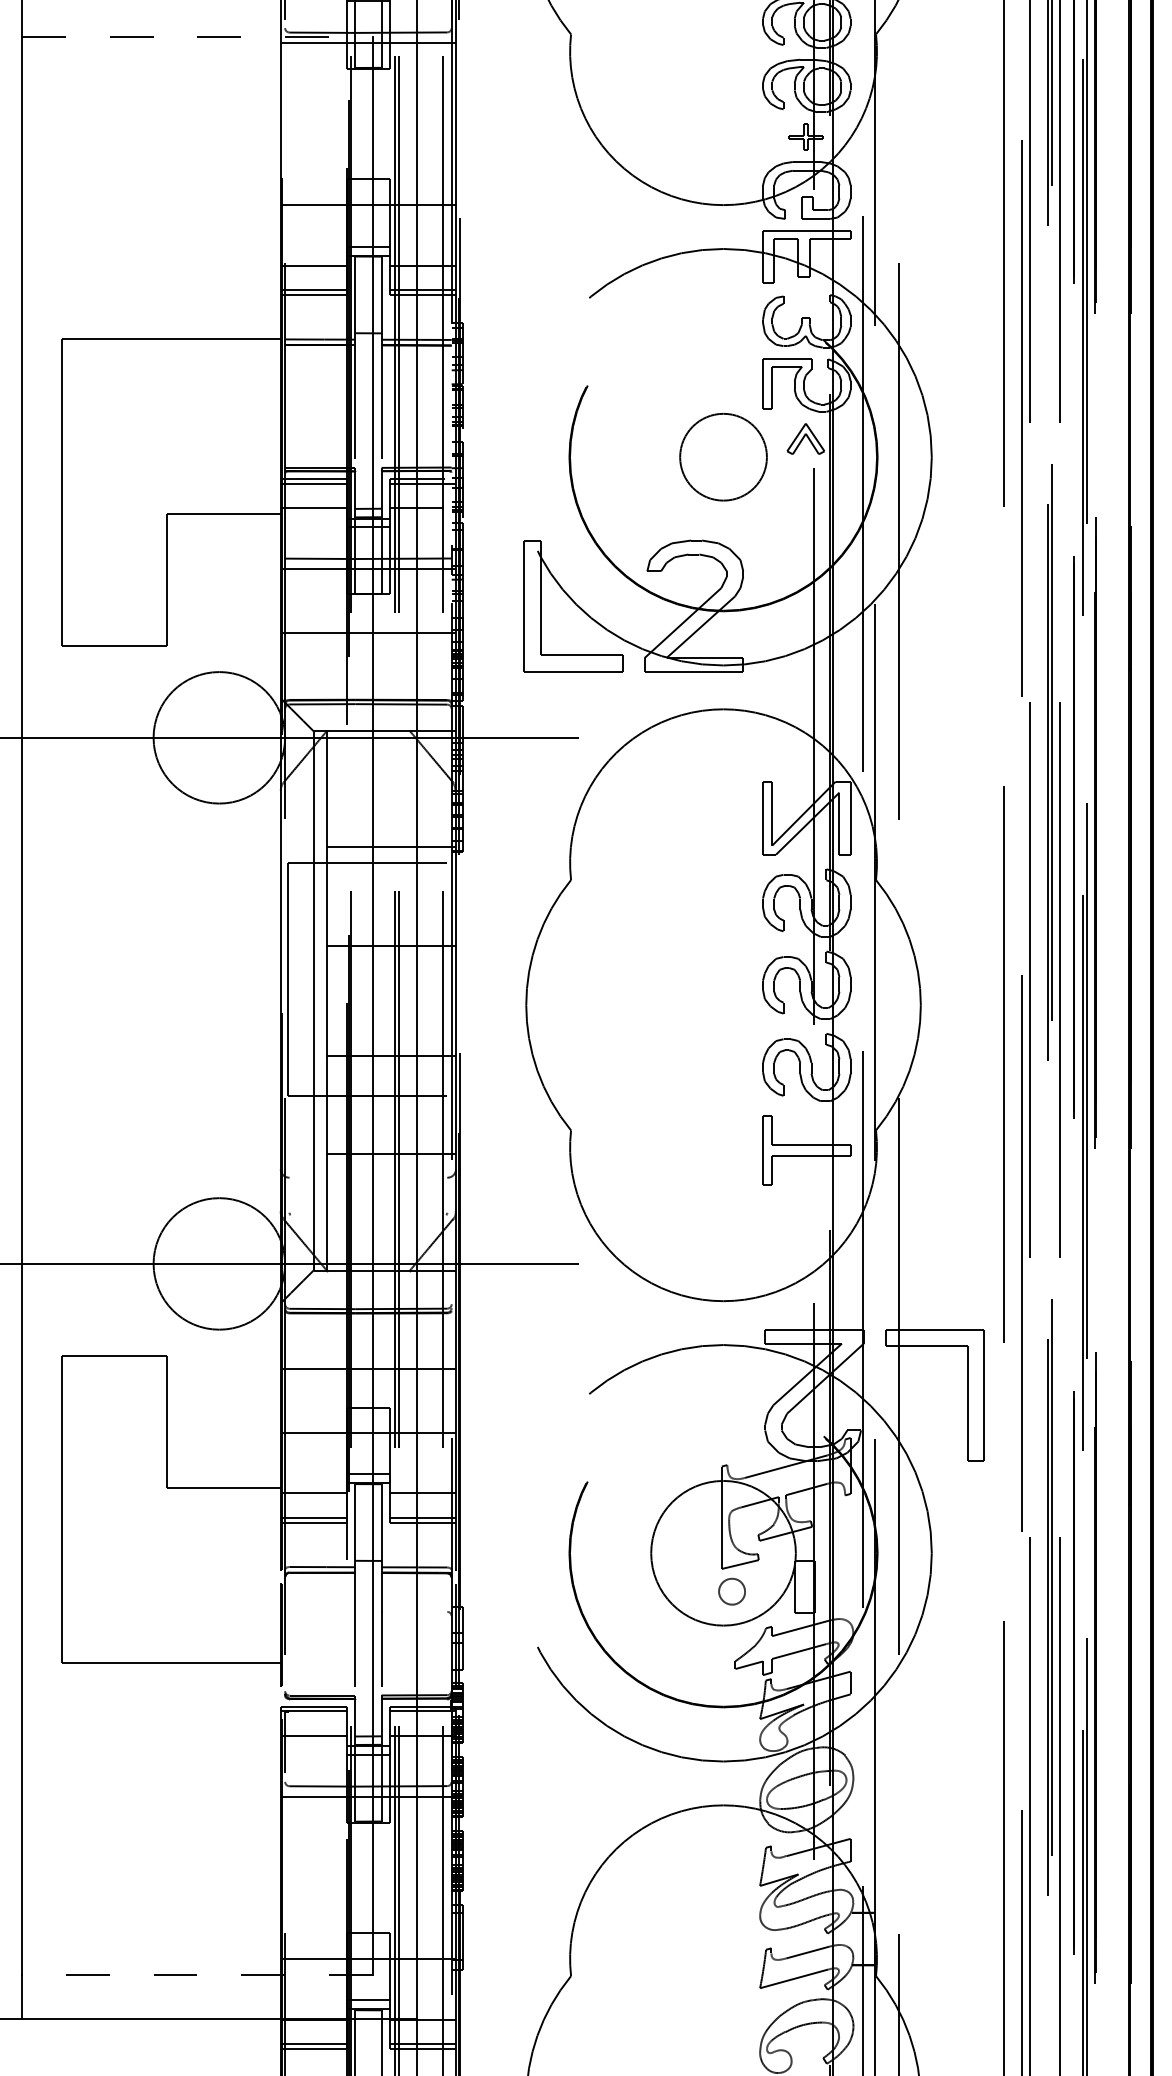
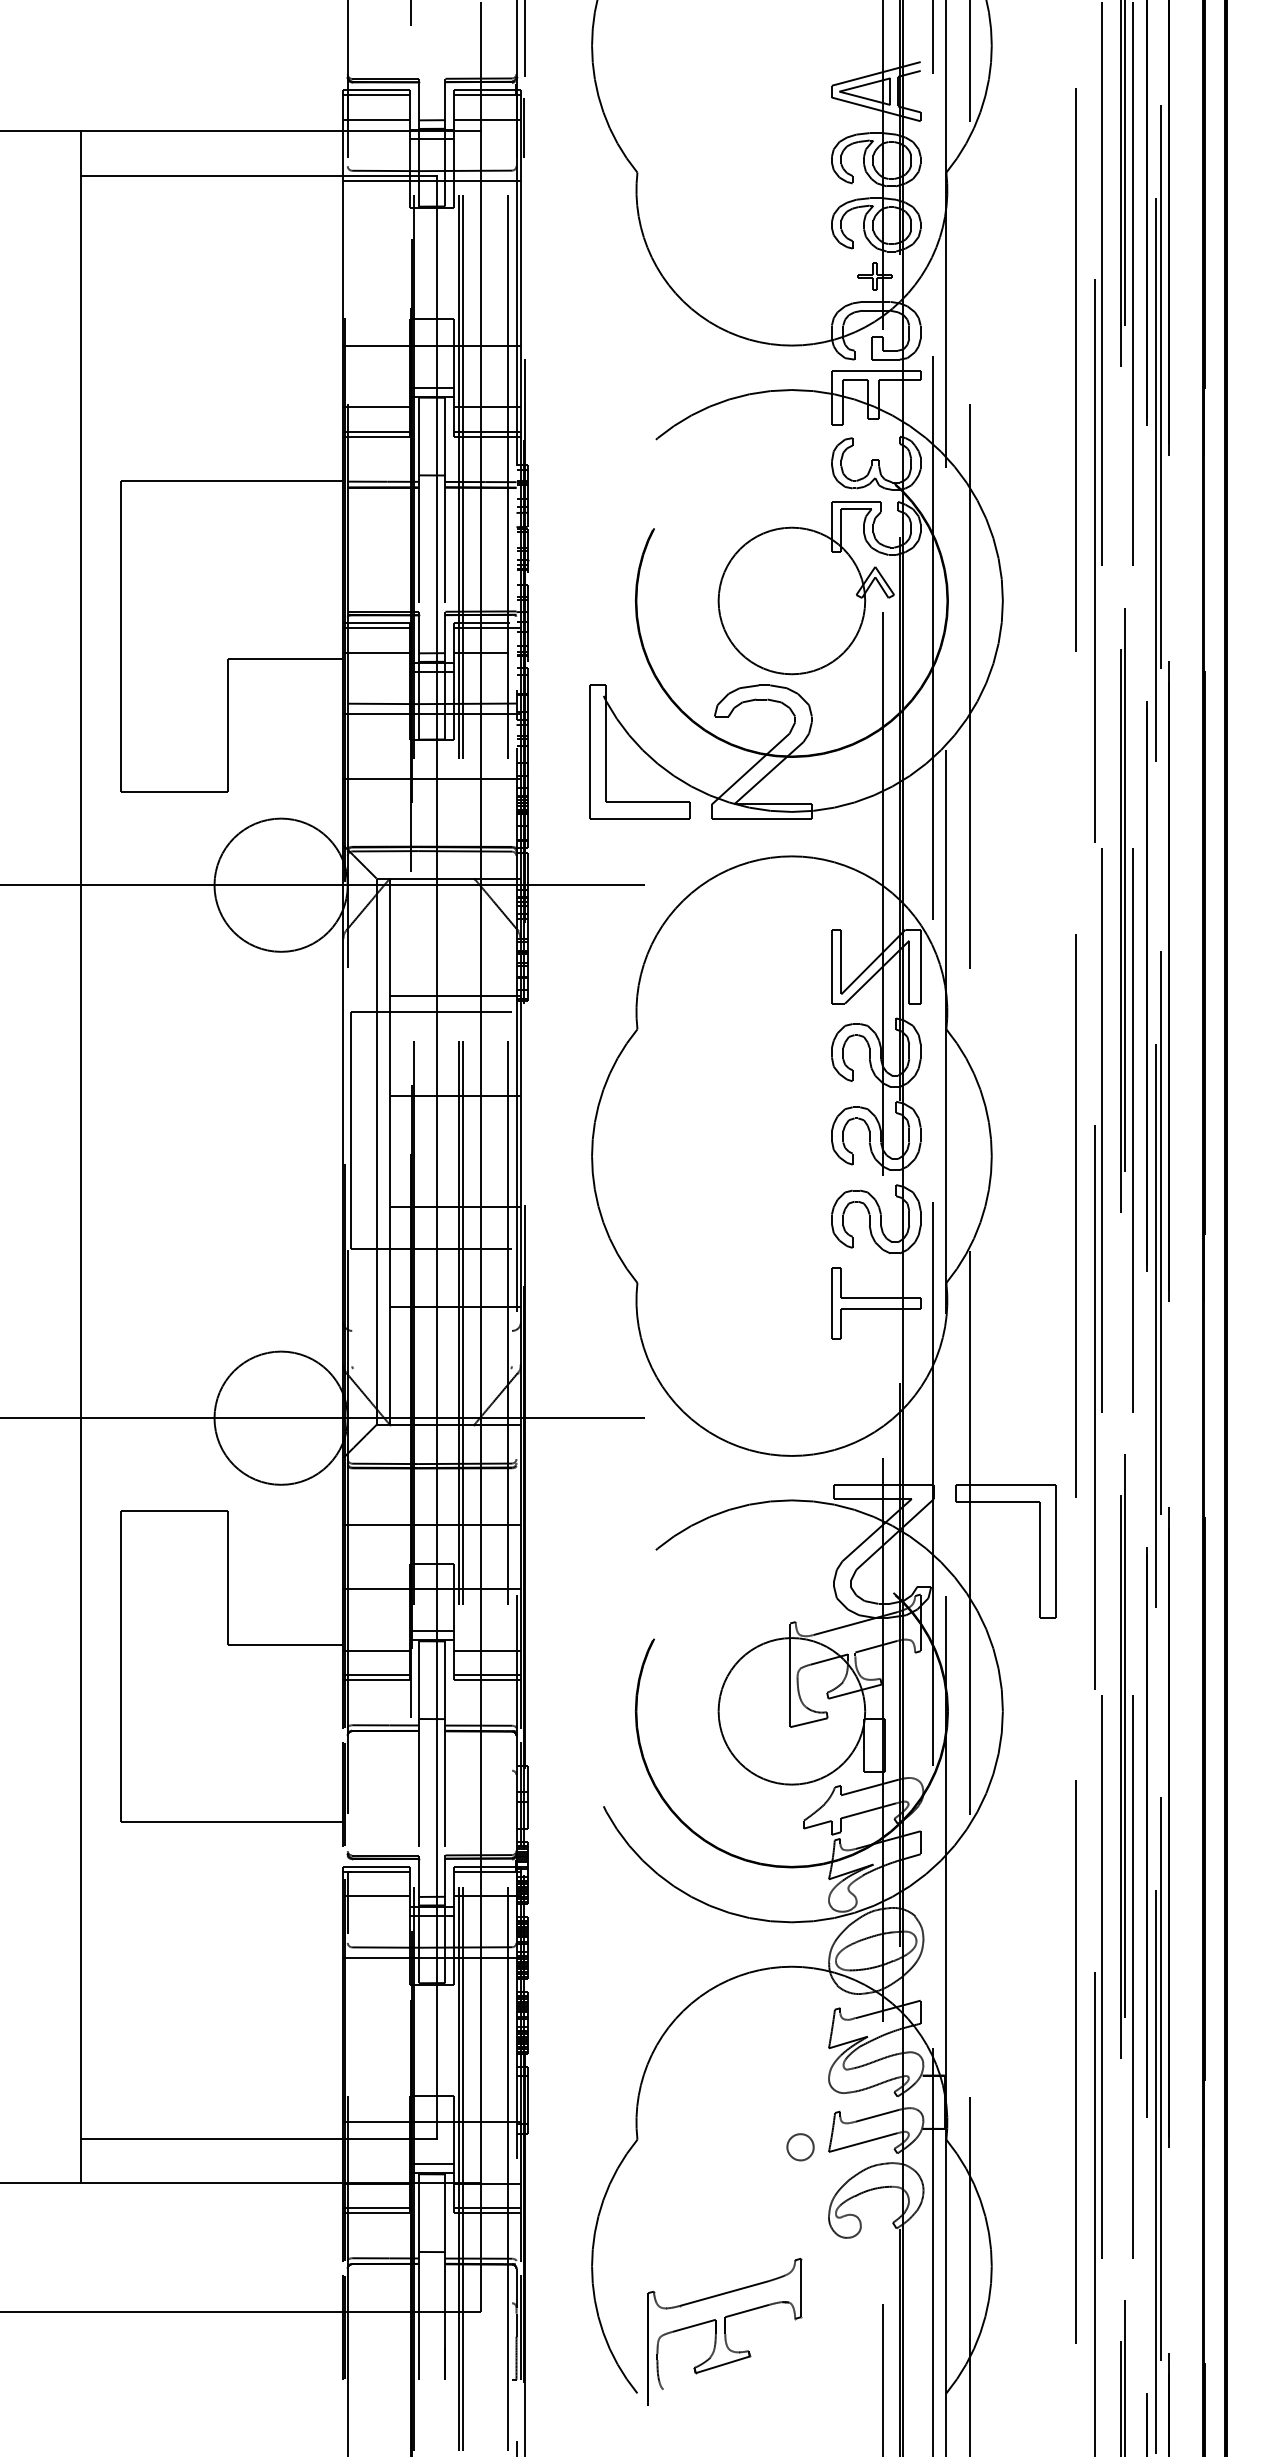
line: (197, 37) -> (258, 175), dashed -> solid
circle: (723, 456) -> (791, 600), size x1.67
part: (732, 1591) -> (800, 2147), moved
line: (197, 1974) -> (258, 2138), dashed -> solid

